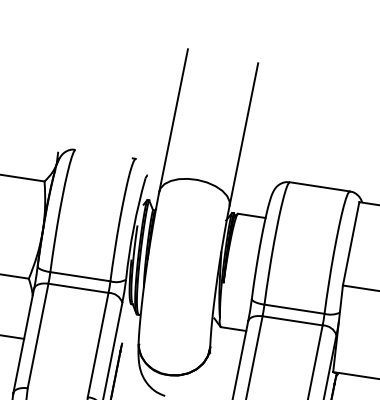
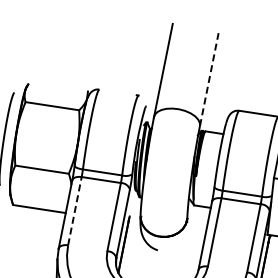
line: (244, 134) -> (209, 79), solid -> dashed
line: (37, 336) -> (74, 211), solid -> dashed

